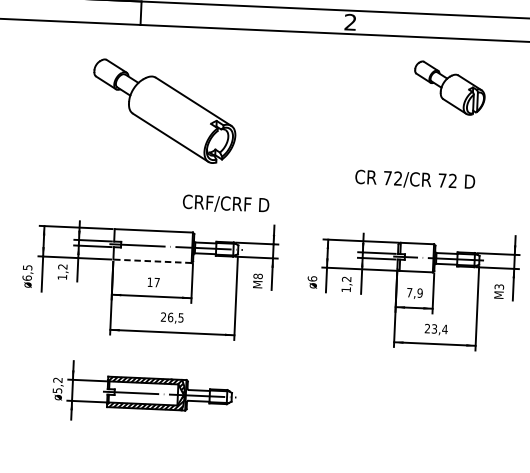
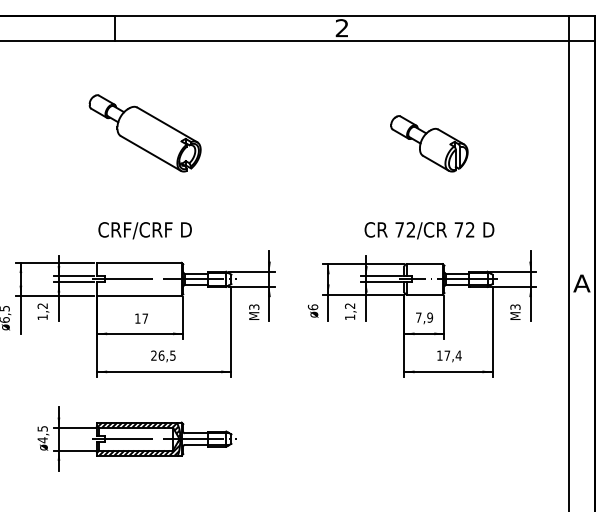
part: (449, 88) -> (429, 143), moved
part: (163, 111) -> (144, 133), size x0.71
text: (415, 179) -> (429, 230), moved
text: (225, 204) -> (144, 230), moved
line: (151, 260) -> (138, 295), dashed -> solid
text: (258, 276) -> (254, 307), M8 -> M3
text: (430, 328) -> (443, 355), 23,4 -> 17,4
text: (57, 385) -> (42, 434), 5,2 -> 4,5

